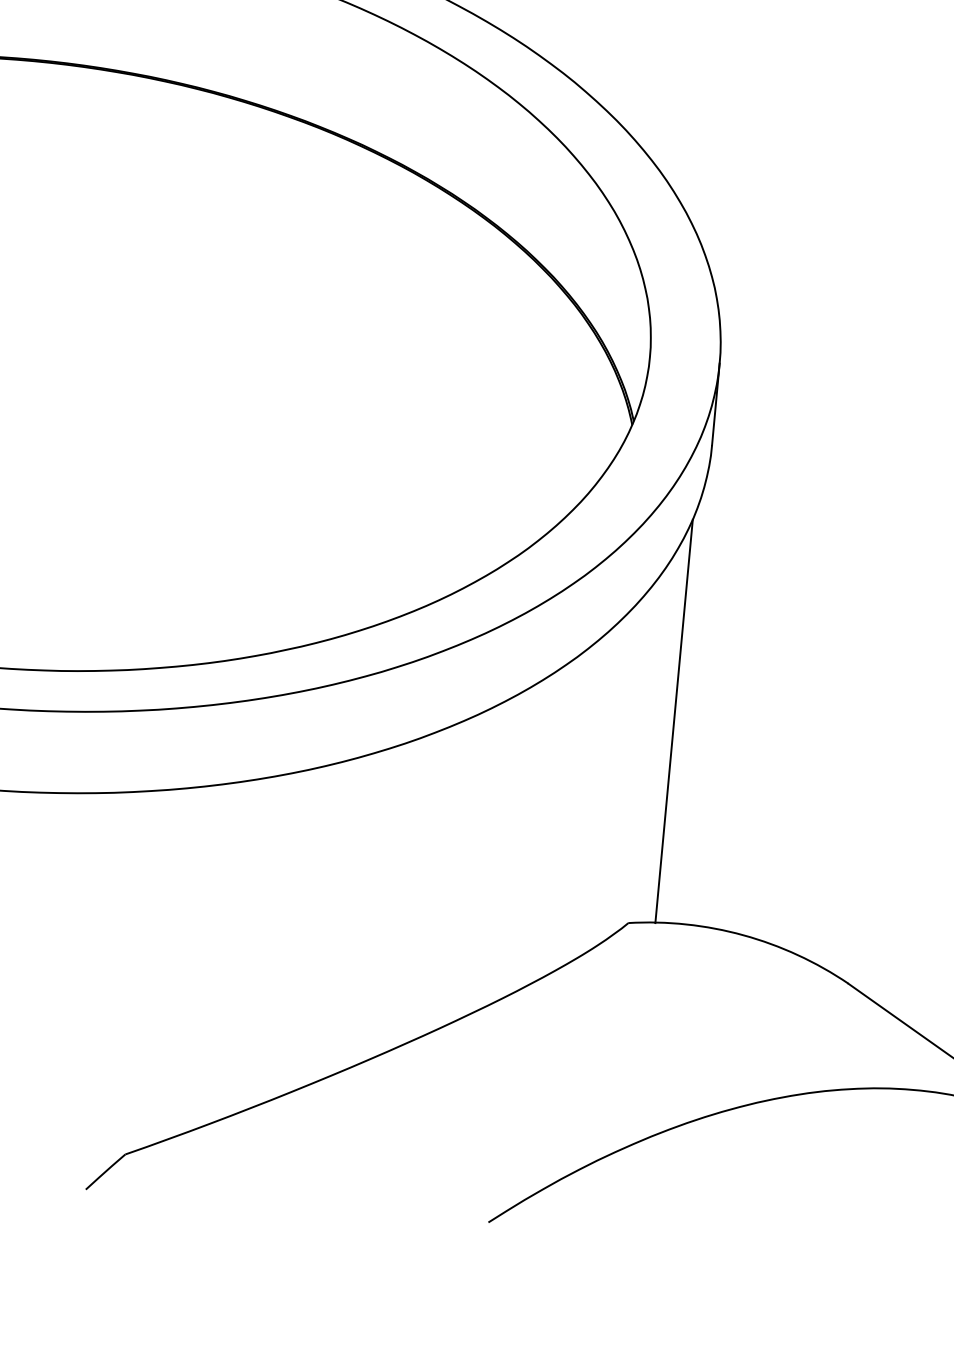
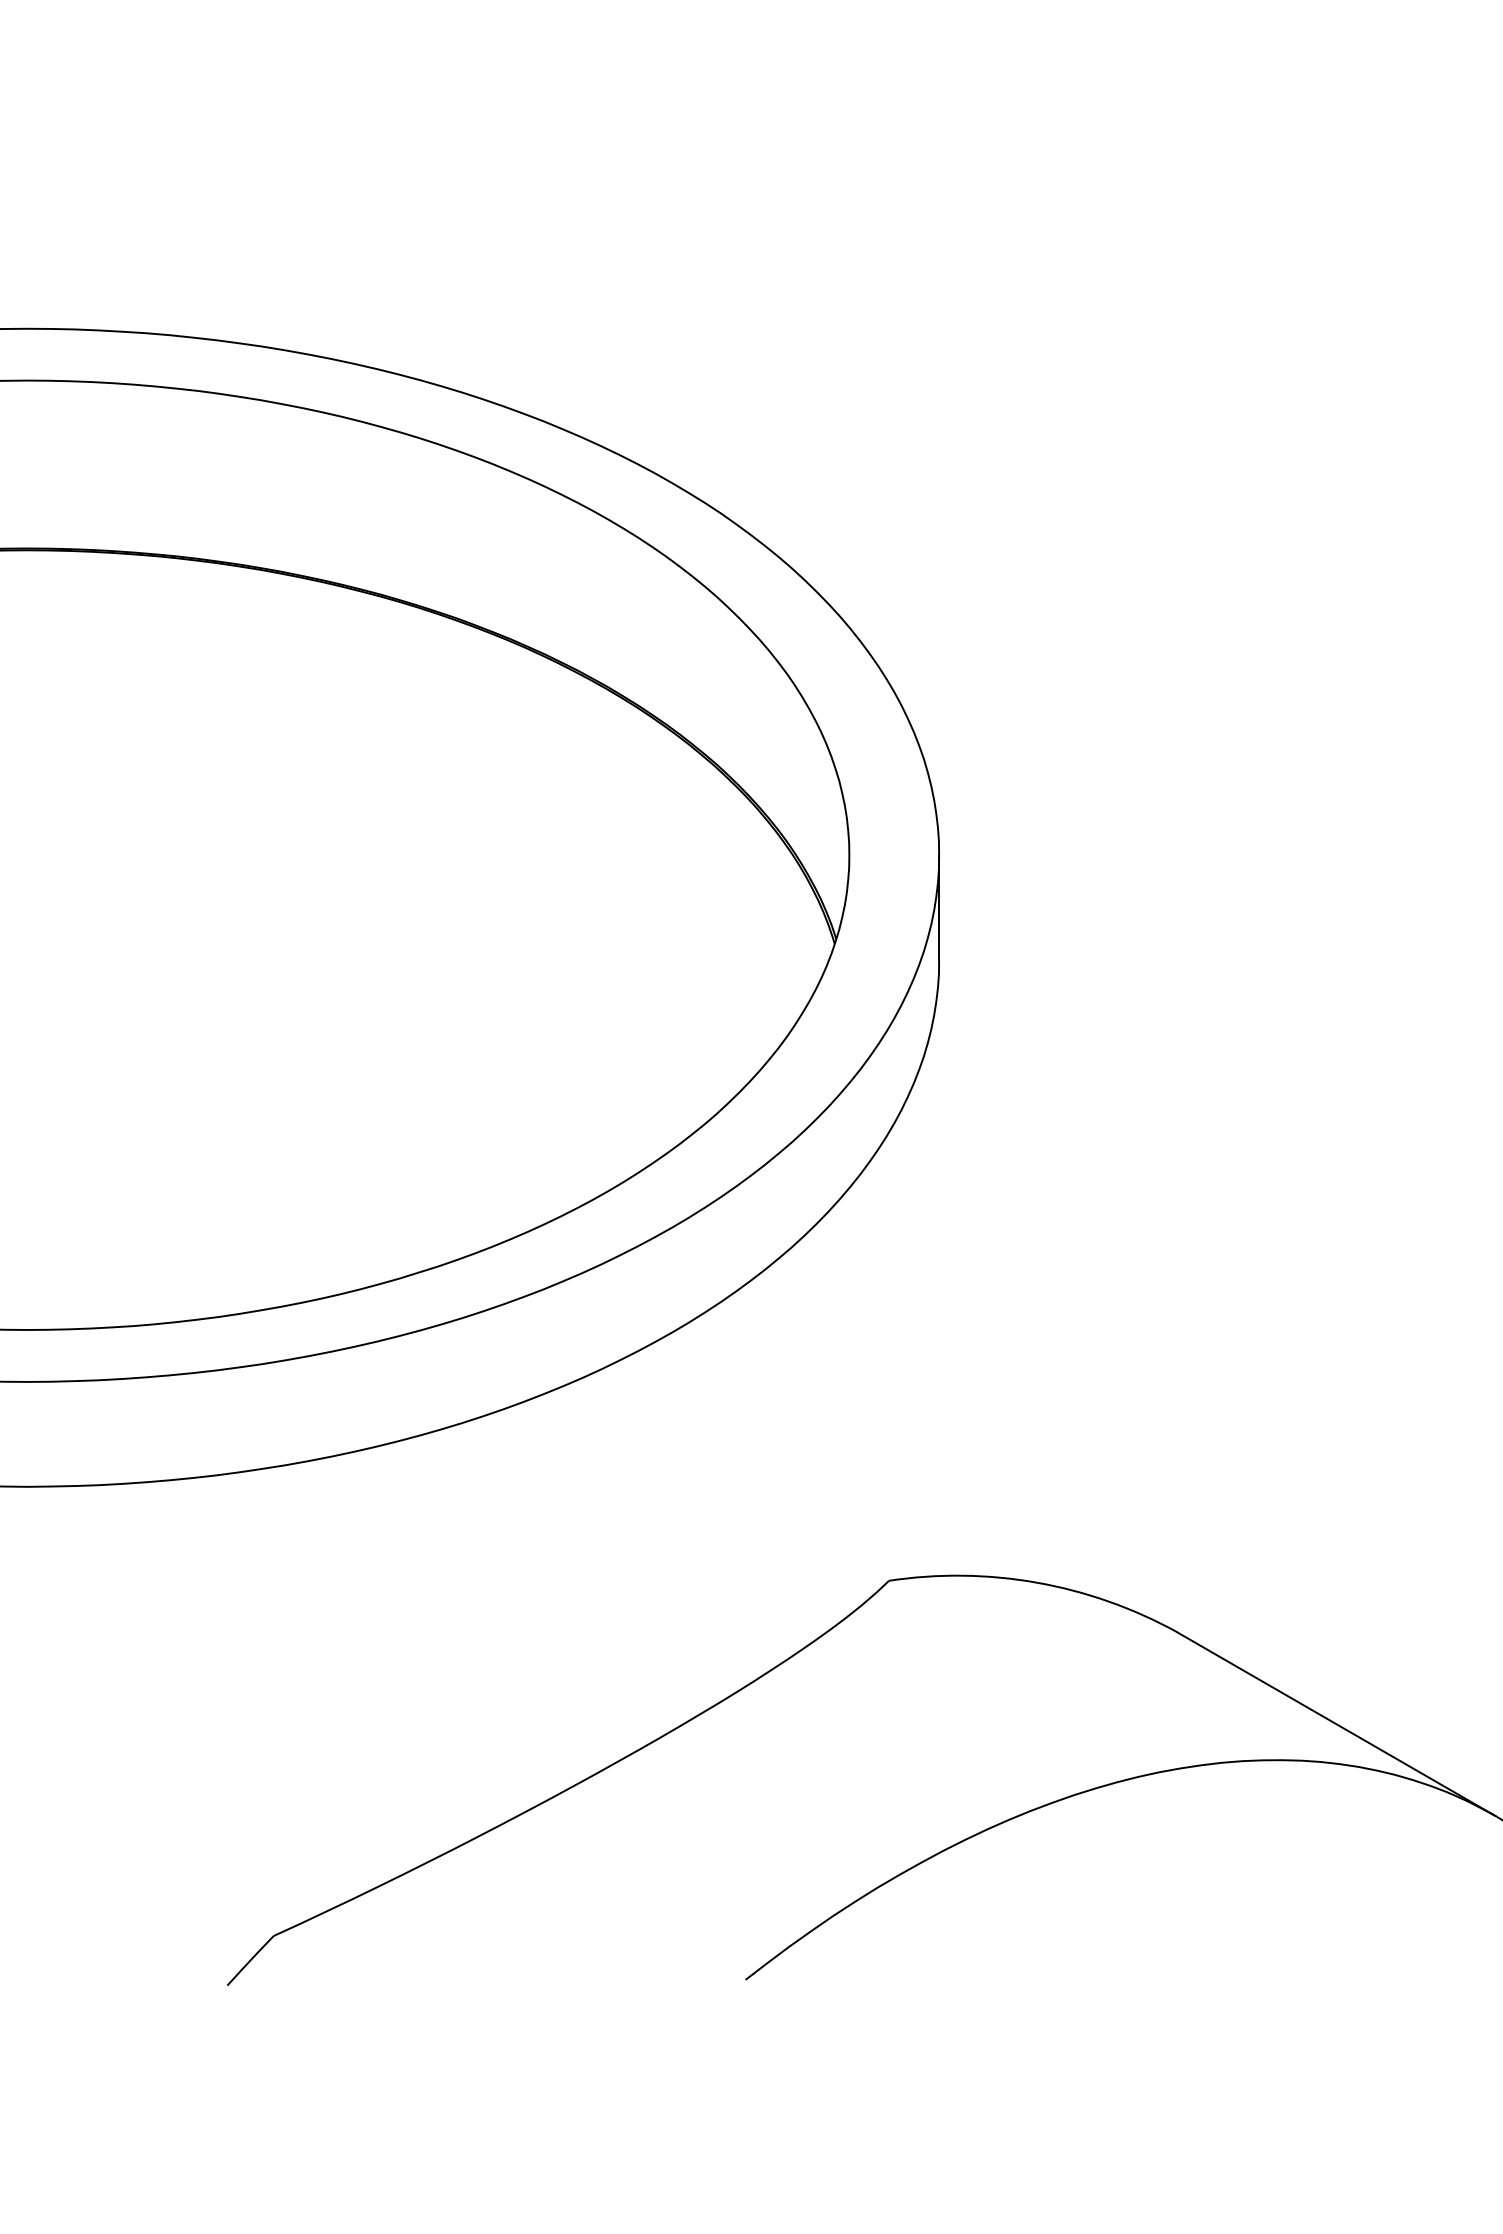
line: (674, 721) -> (923, 1317), removed

